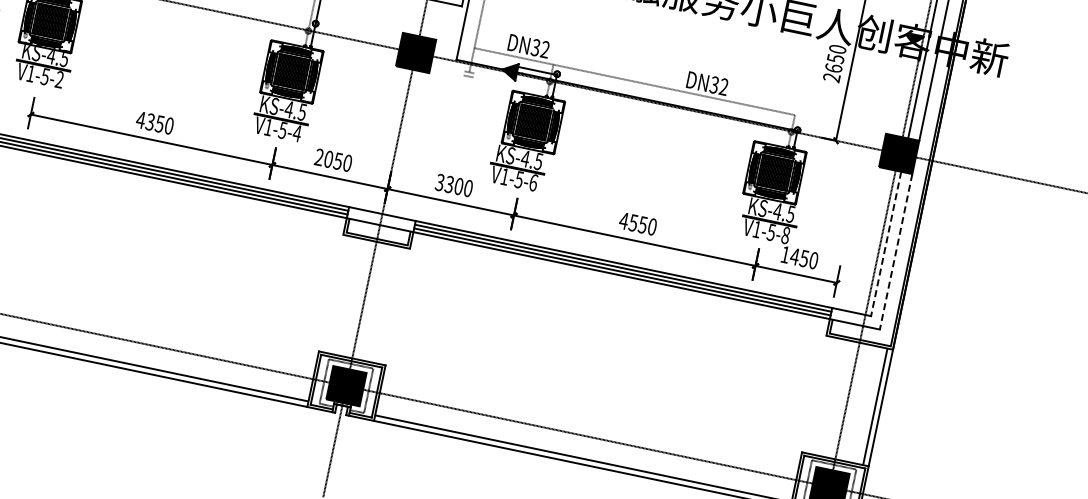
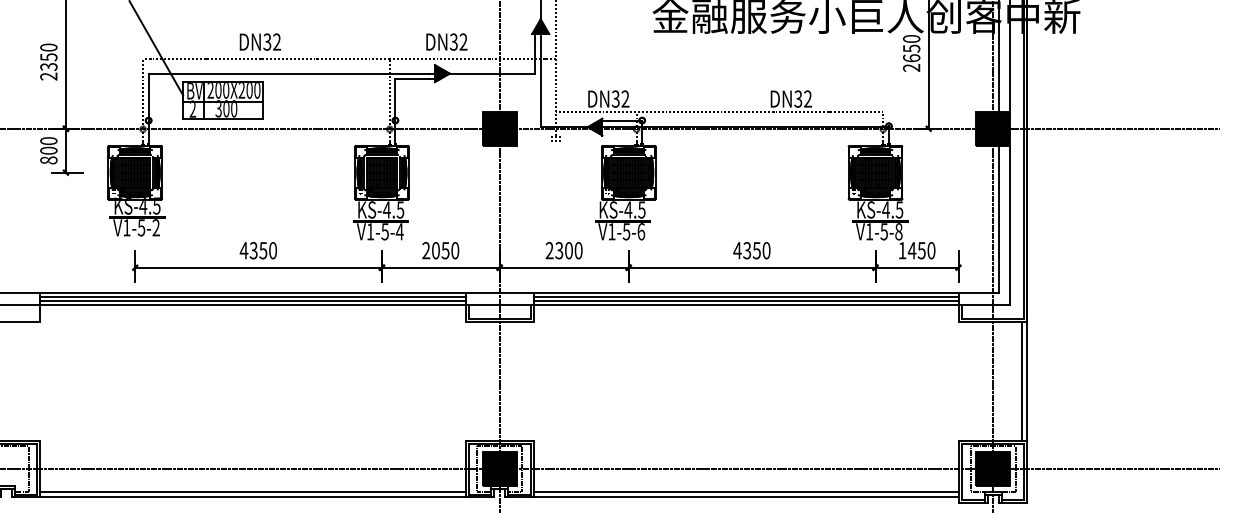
text: (439, 182) -> (549, 250), 3300 -> 2300
text: (633, 222) -> (747, 250), 4550 -> 4350
line: (885, 243) -> (998, 219), dashed -> solid
line: (896, 252) -> (1010, 225), dashed -> solid

